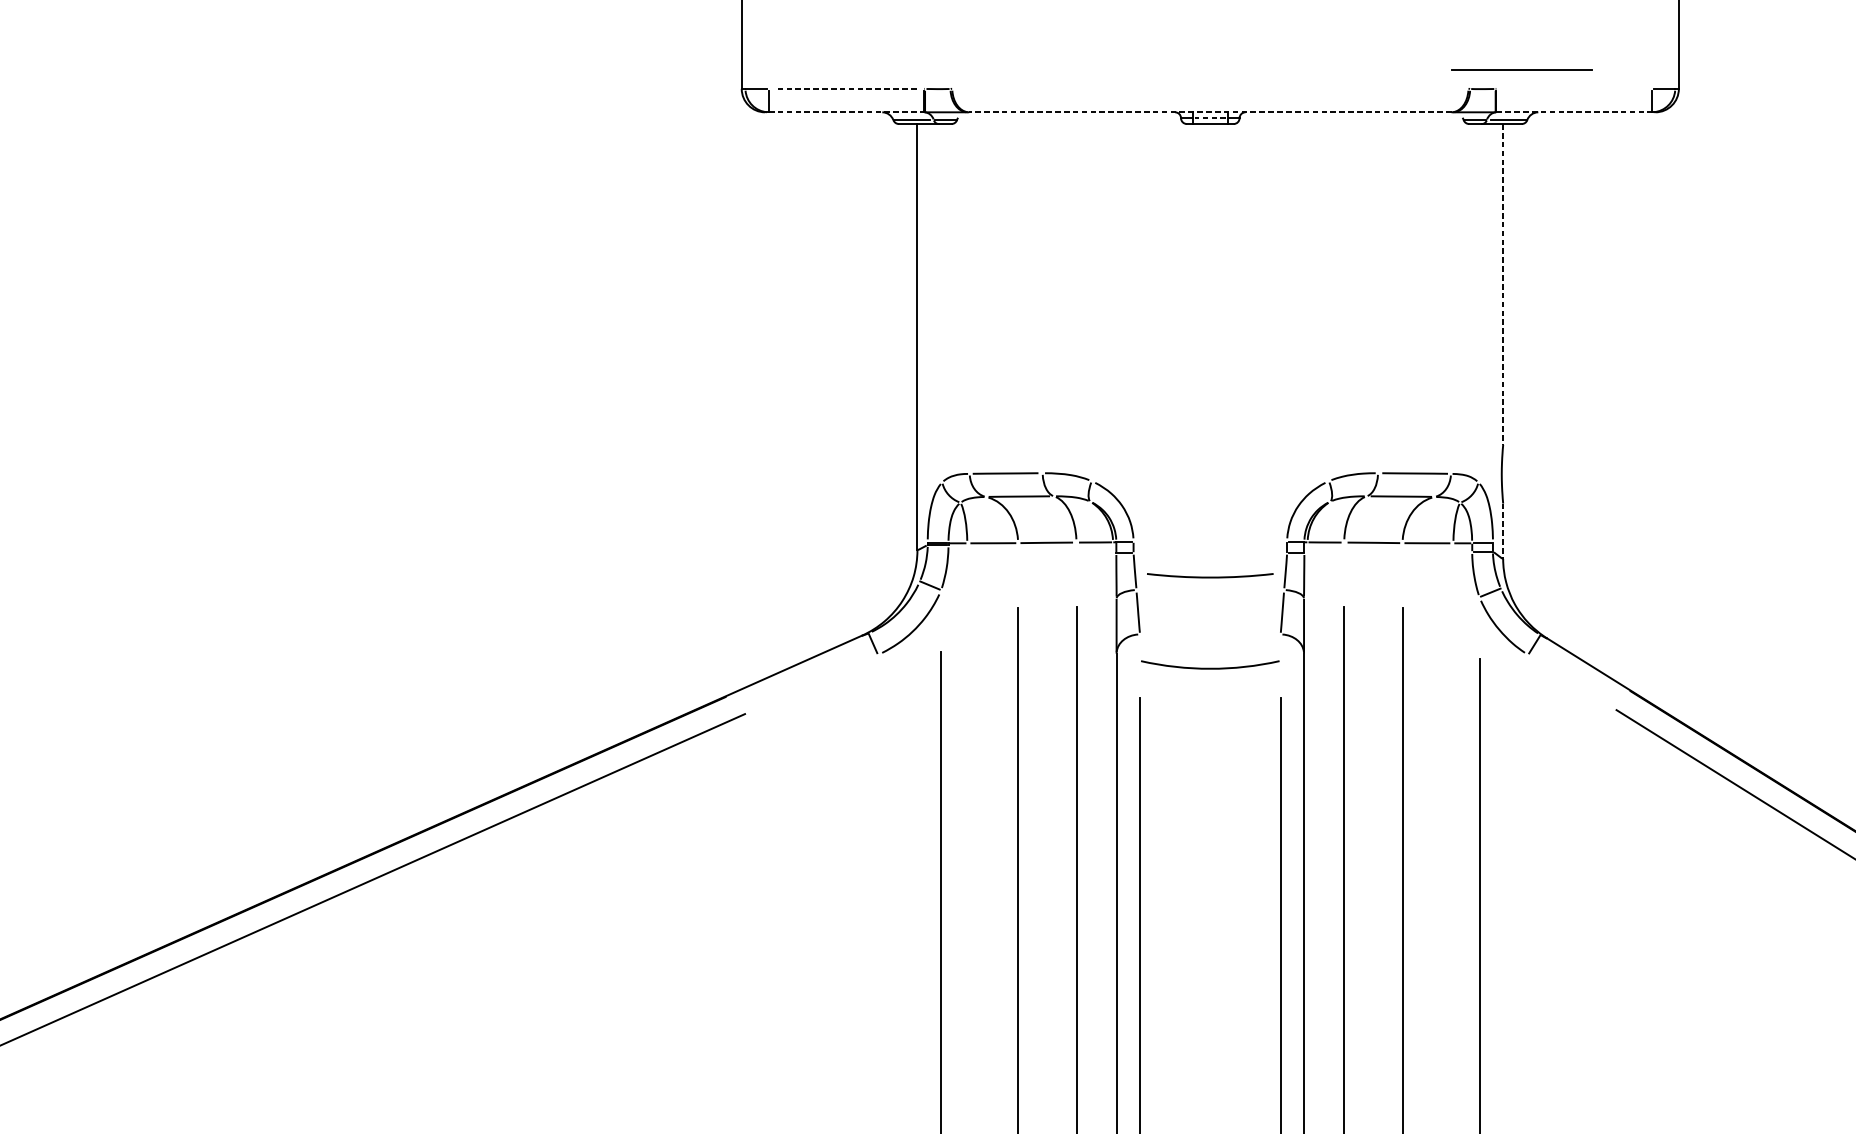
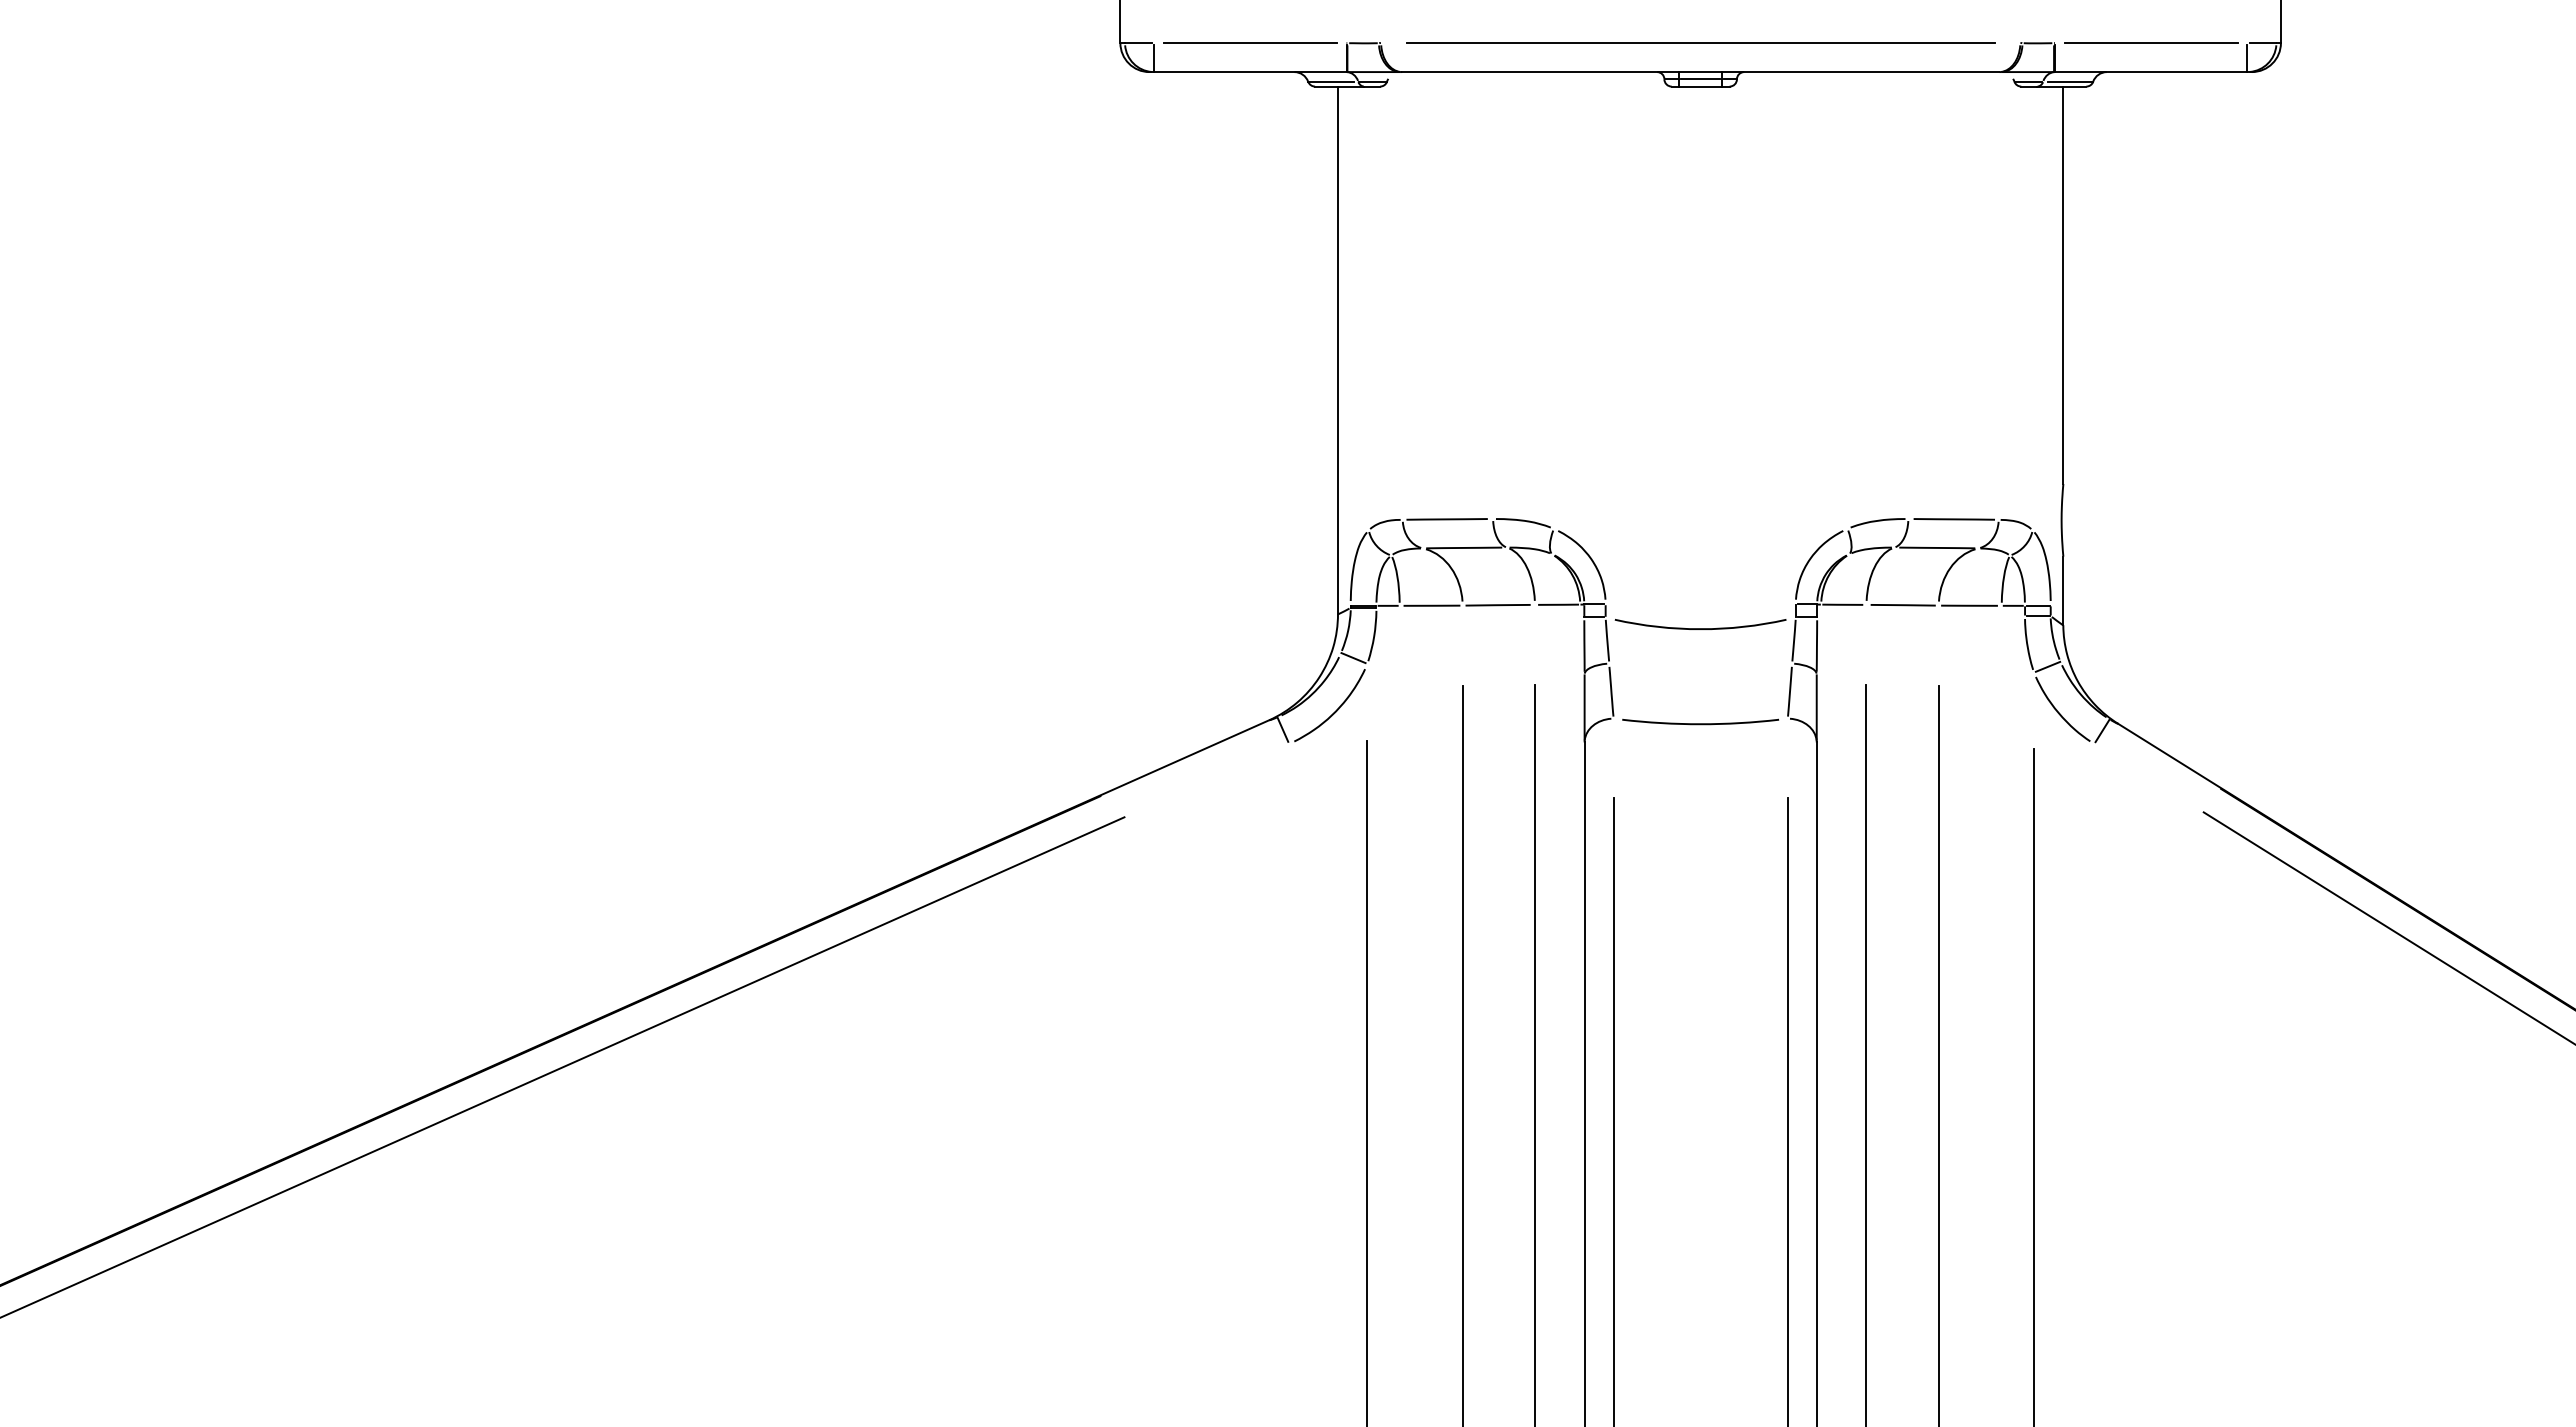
line: (1521, 69) -> (2151, 42), moved
line: (846, 89) -> (1250, 43), dashed -> solid
line: (1210, 89) -> (1700, 43), added
line: (846, 112) -> (1250, 72), dashed -> solid
line: (1210, 112) -> (1700, 72), dashed -> solid
line: (1574, 112) -> (2151, 72), dashed -> solid
line: (1210, 118) -> (1700, 79), dashed -> solid
line: (1503, 284) -> (2063, 285), dashed -> solid
line: (1503, 531) -> (2063, 591), dashed -> solid
curve: (1210, 576) -> (1700, 723), moved
curve: (1210, 668) -> (1700, 628), moved

